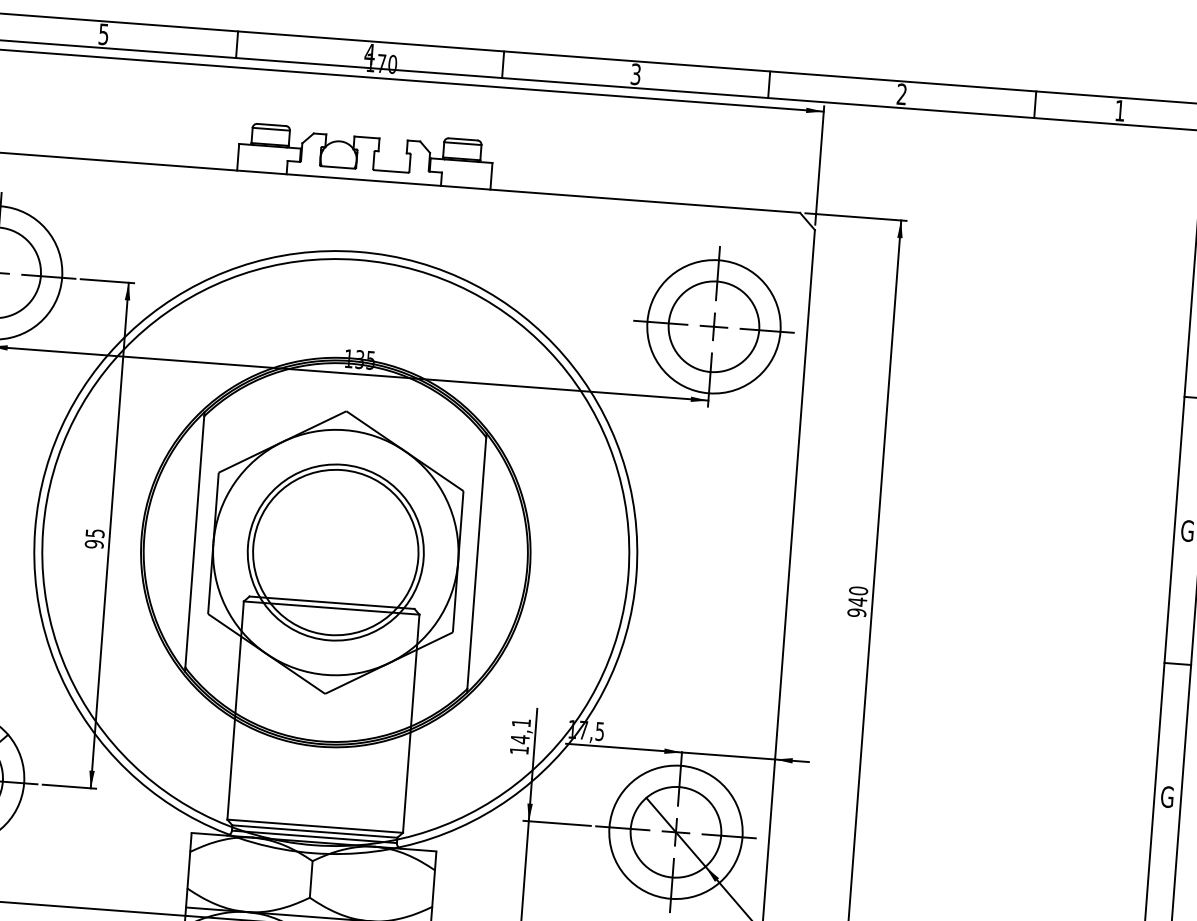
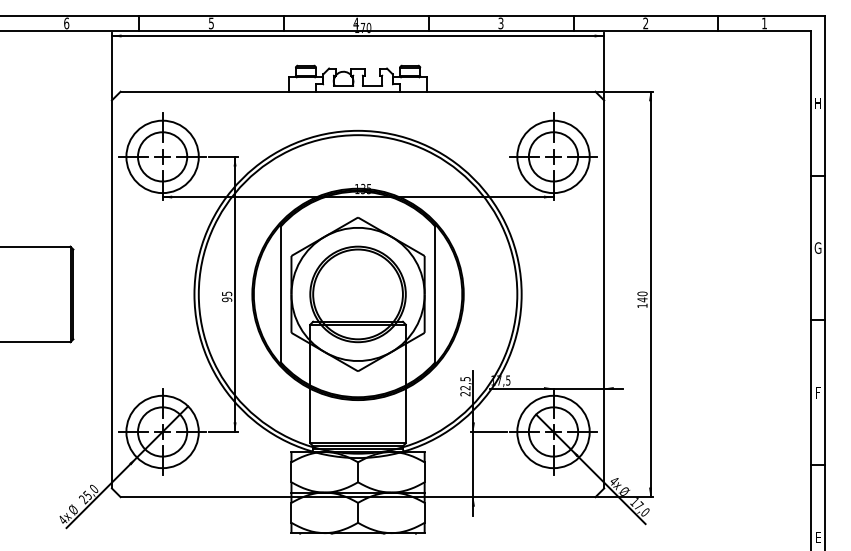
text: (856, 612) -> (642, 305), 940 -> 140
text: (520, 736) -> (465, 386), 14,1 -> 22,5
text: (1166, 796) -> (817, 392), G -> F

